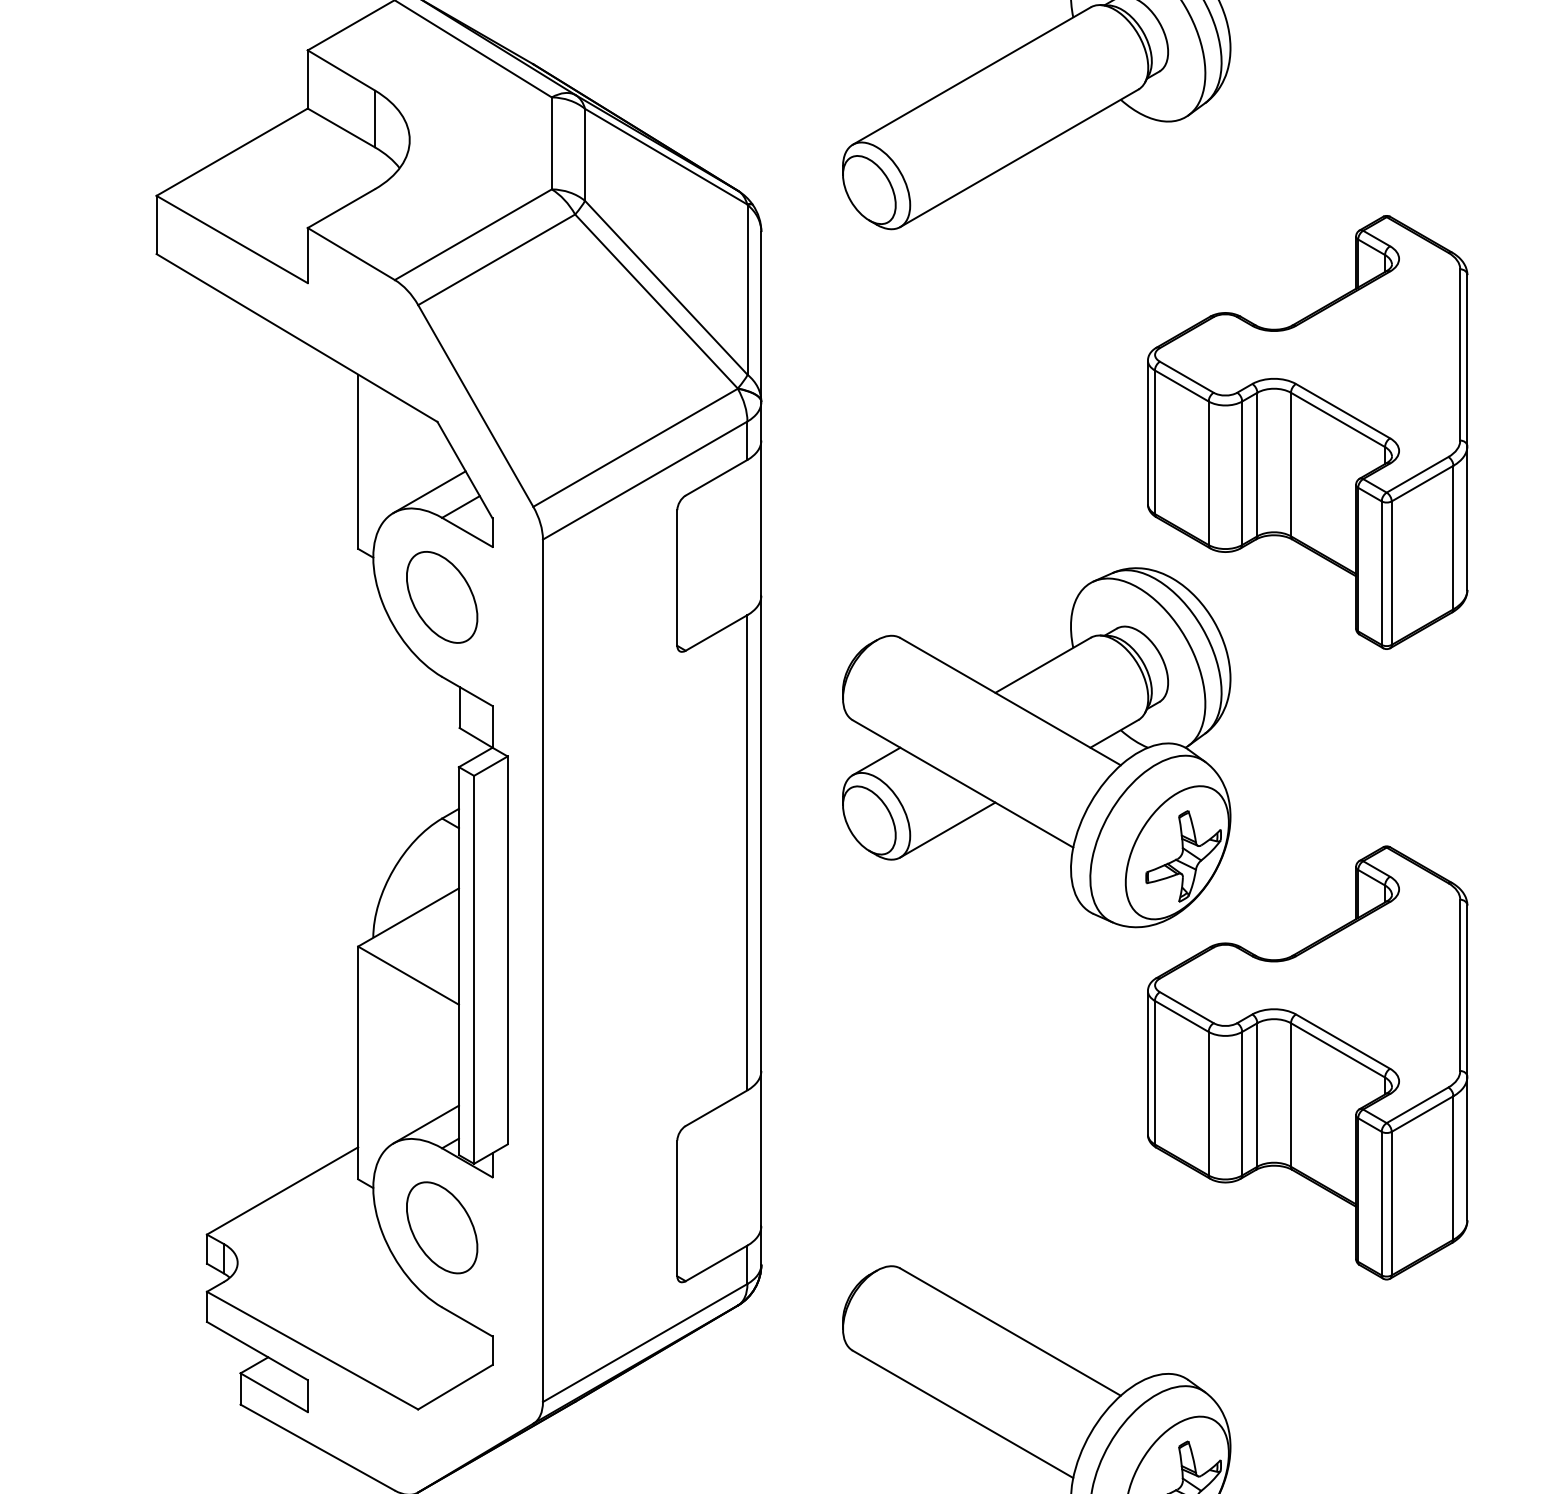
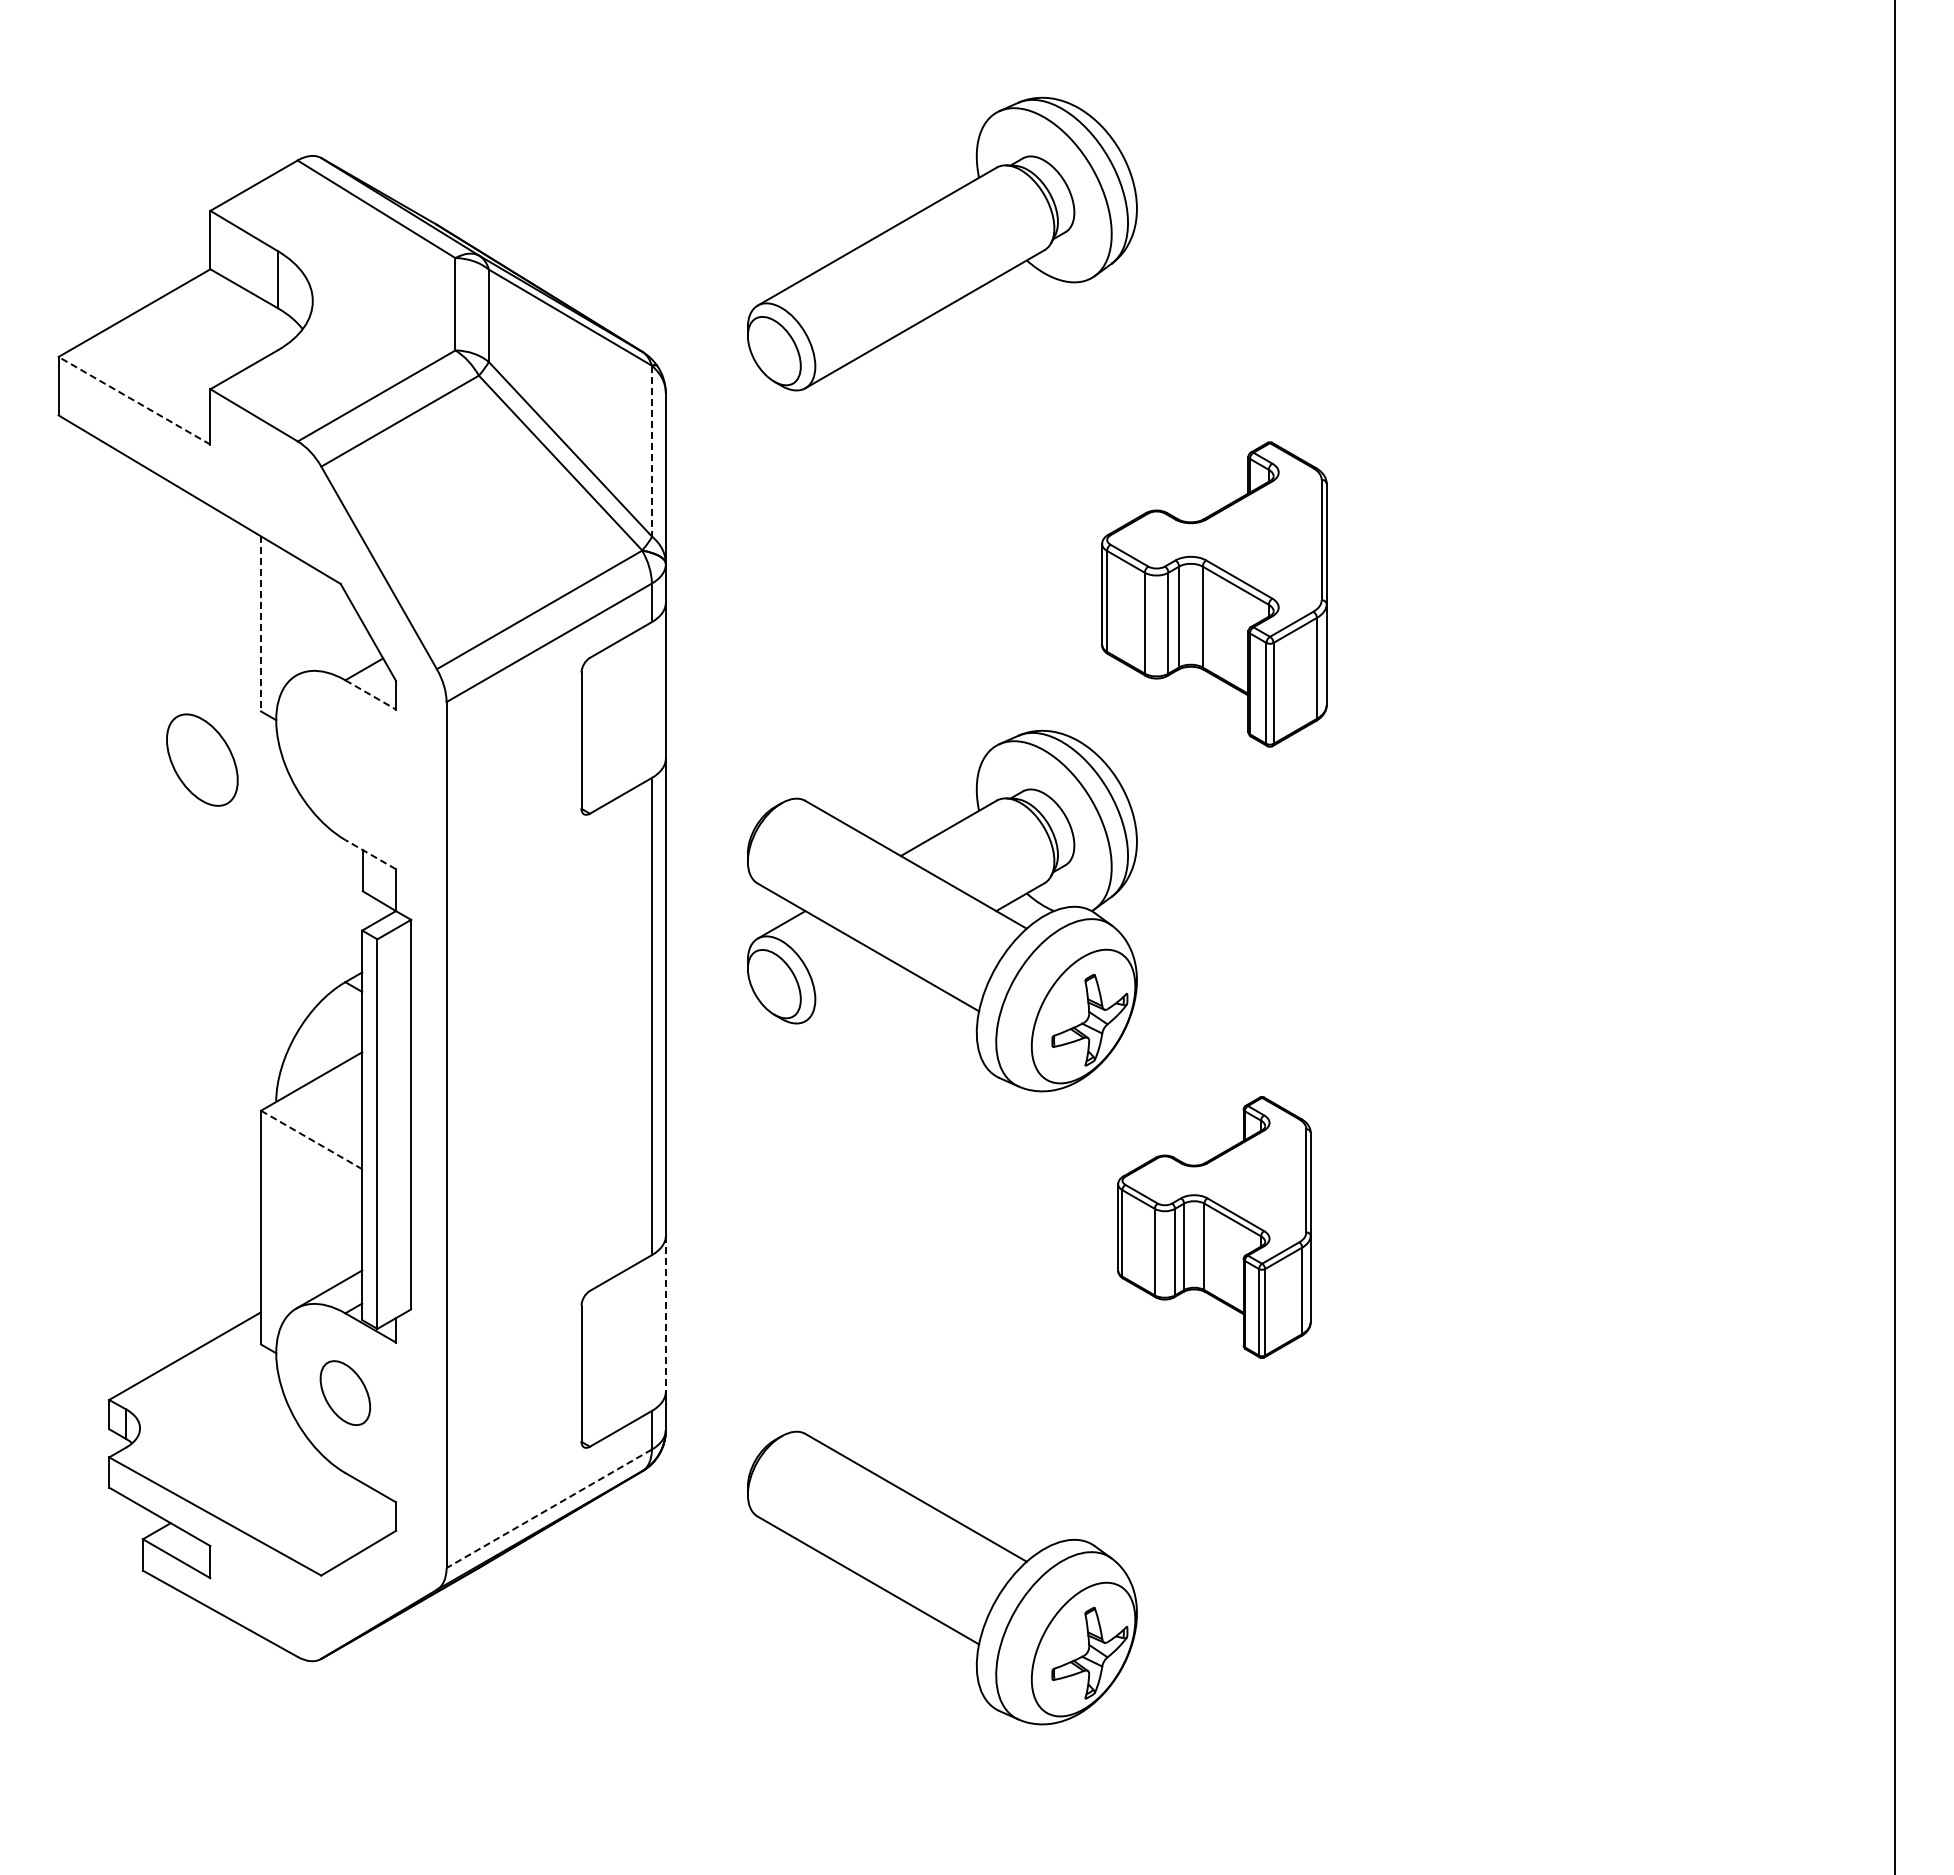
line: (232, 239) -> (134, 400), solid -> dashed
line: (748, 290) -> (652, 451), solid -> dashed
part: (1307, 432) -> (1214, 594), size x0.7
line: (358, 461) -> (261, 623), solid -> dashed
line: (429, 492) -> (332, 654), removed
line: (468, 533) -> (371, 695), solid -> dashed
part: (442, 596) -> (202, 759), moved
line: (467, 691) -> (370, 854), solid -> dashed
line: (947, 829) -> (852, 993), removed
line: (409, 976) -> (312, 1140), solid -> dashed
part: (1307, 1062) -> (1214, 1227), size x0.6
line: (760, 1148) -> (665, 1313), solid -> dashed
part: (442, 1227) -> (345, 1392), size x0.7
line: (645, 1342) -> (549, 1508), solid -> dashed

